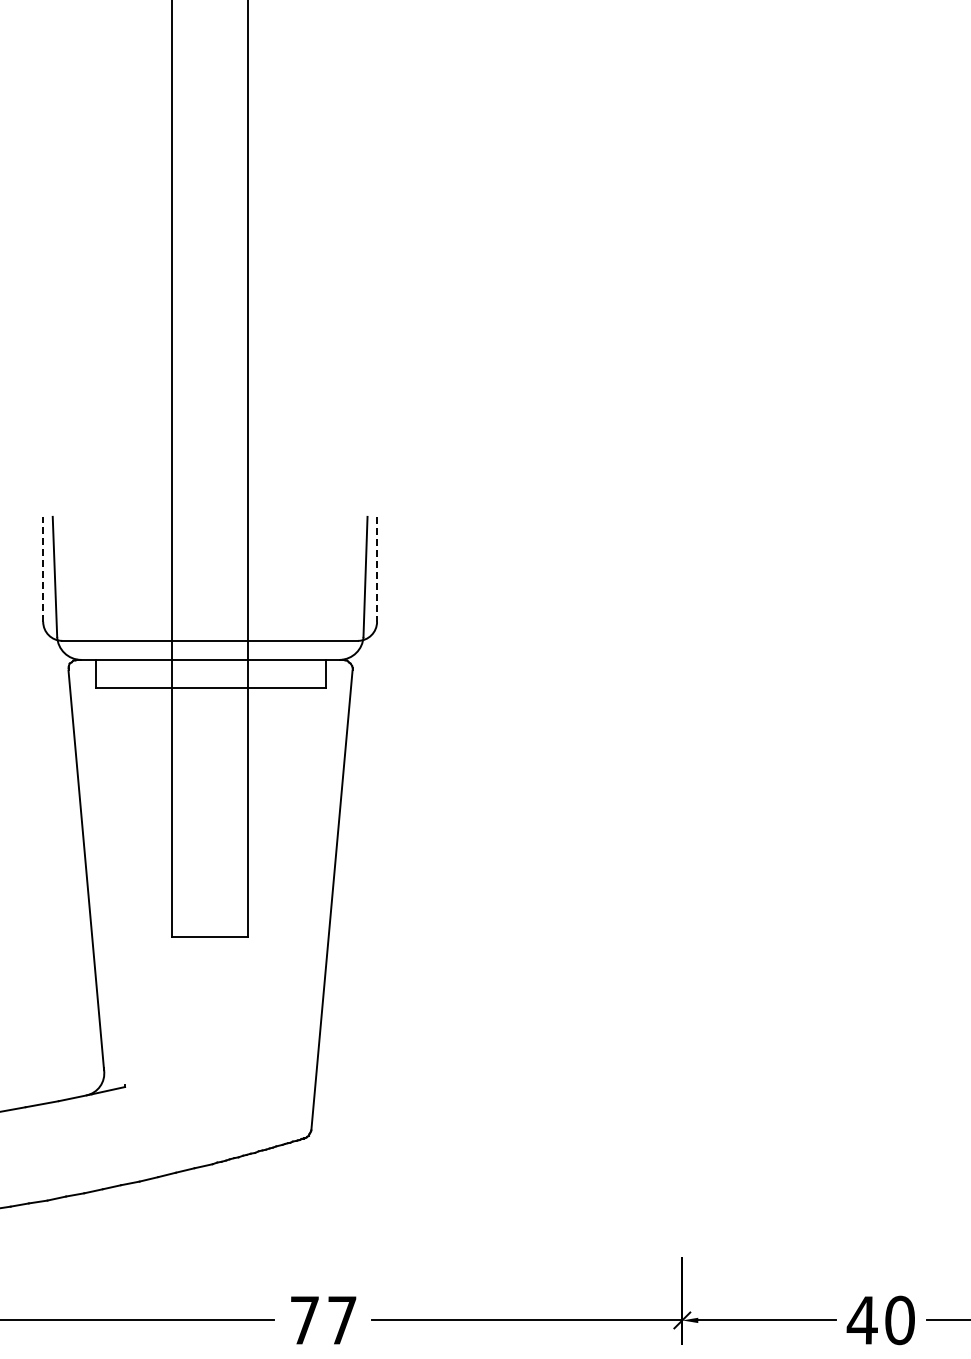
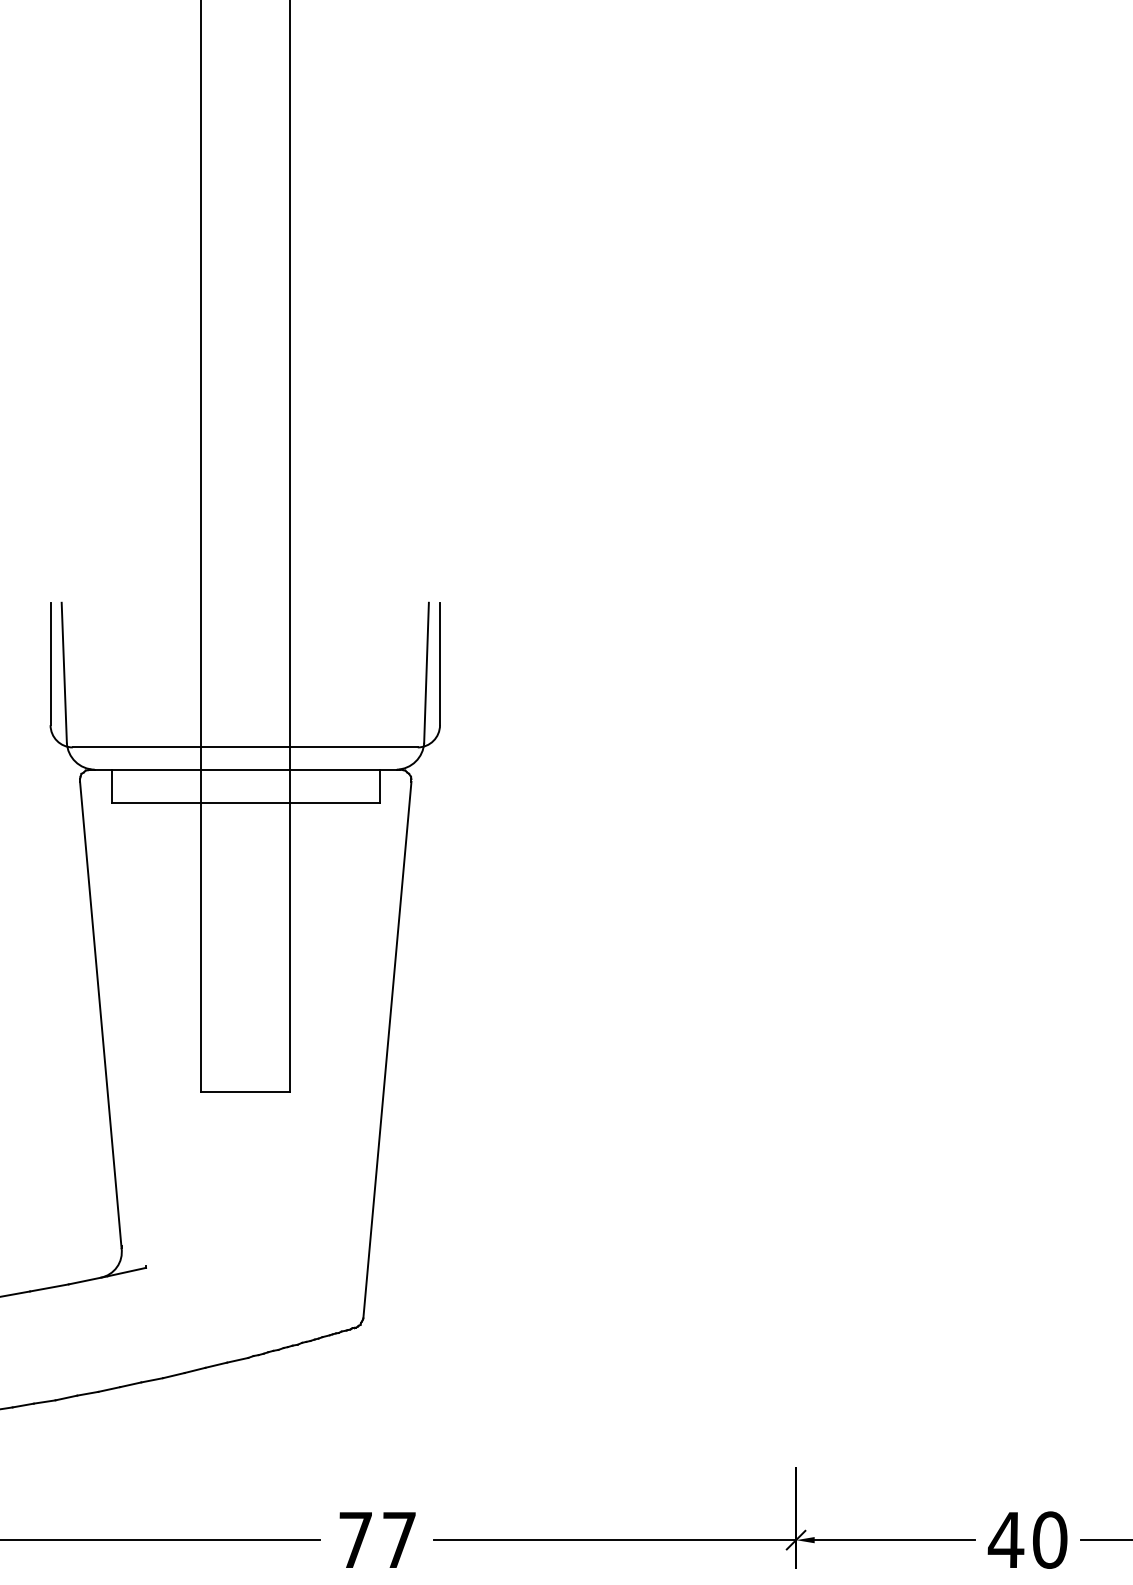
line: (43, 568) -> (50, 663), dashed -> solid
line: (377, 569) -> (440, 664), dashed -> solid

